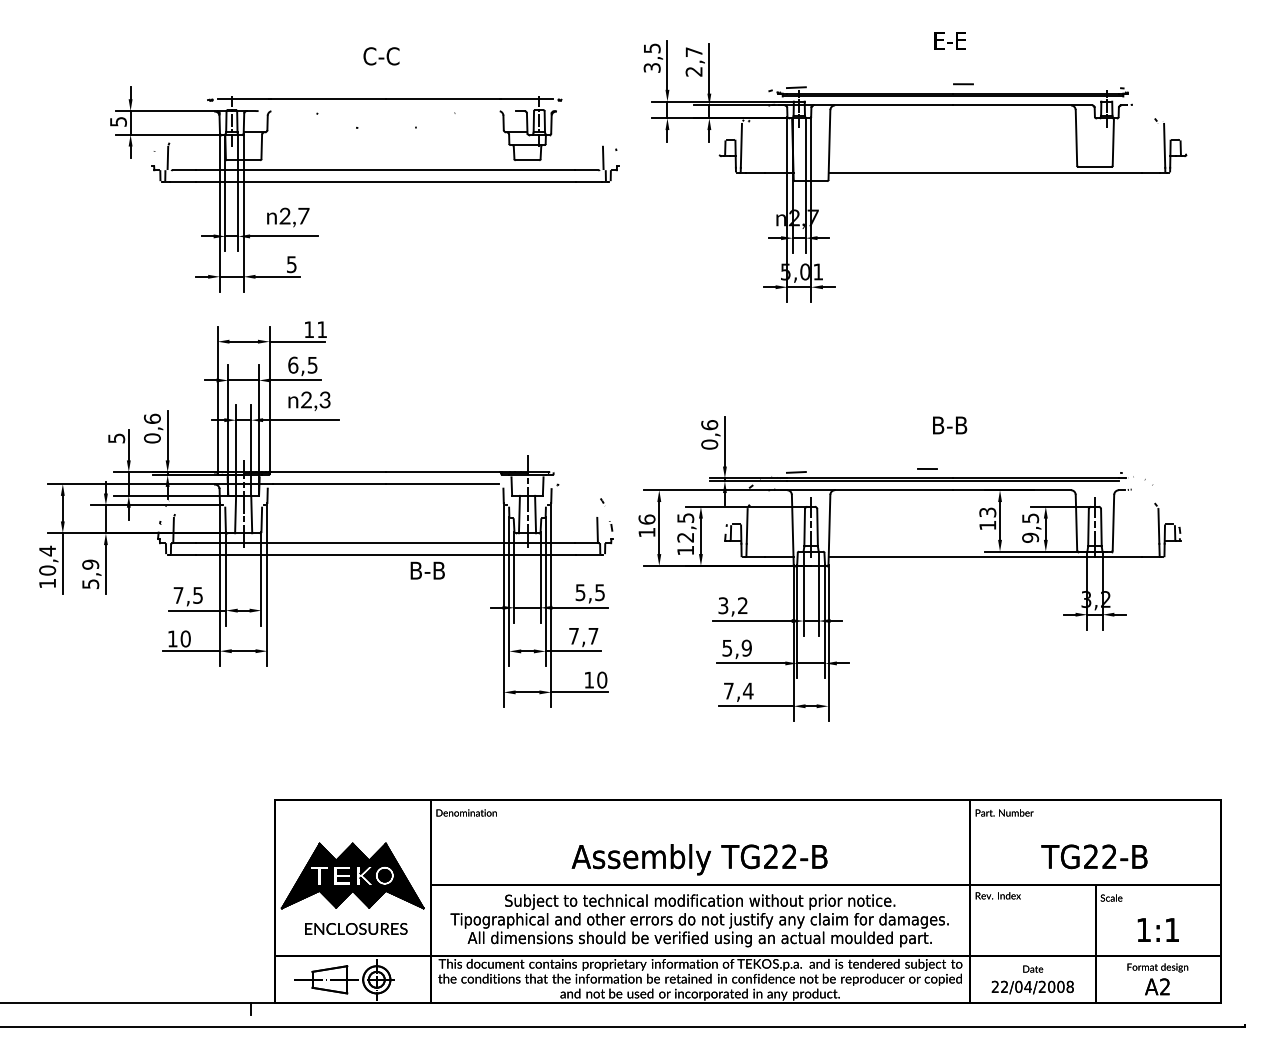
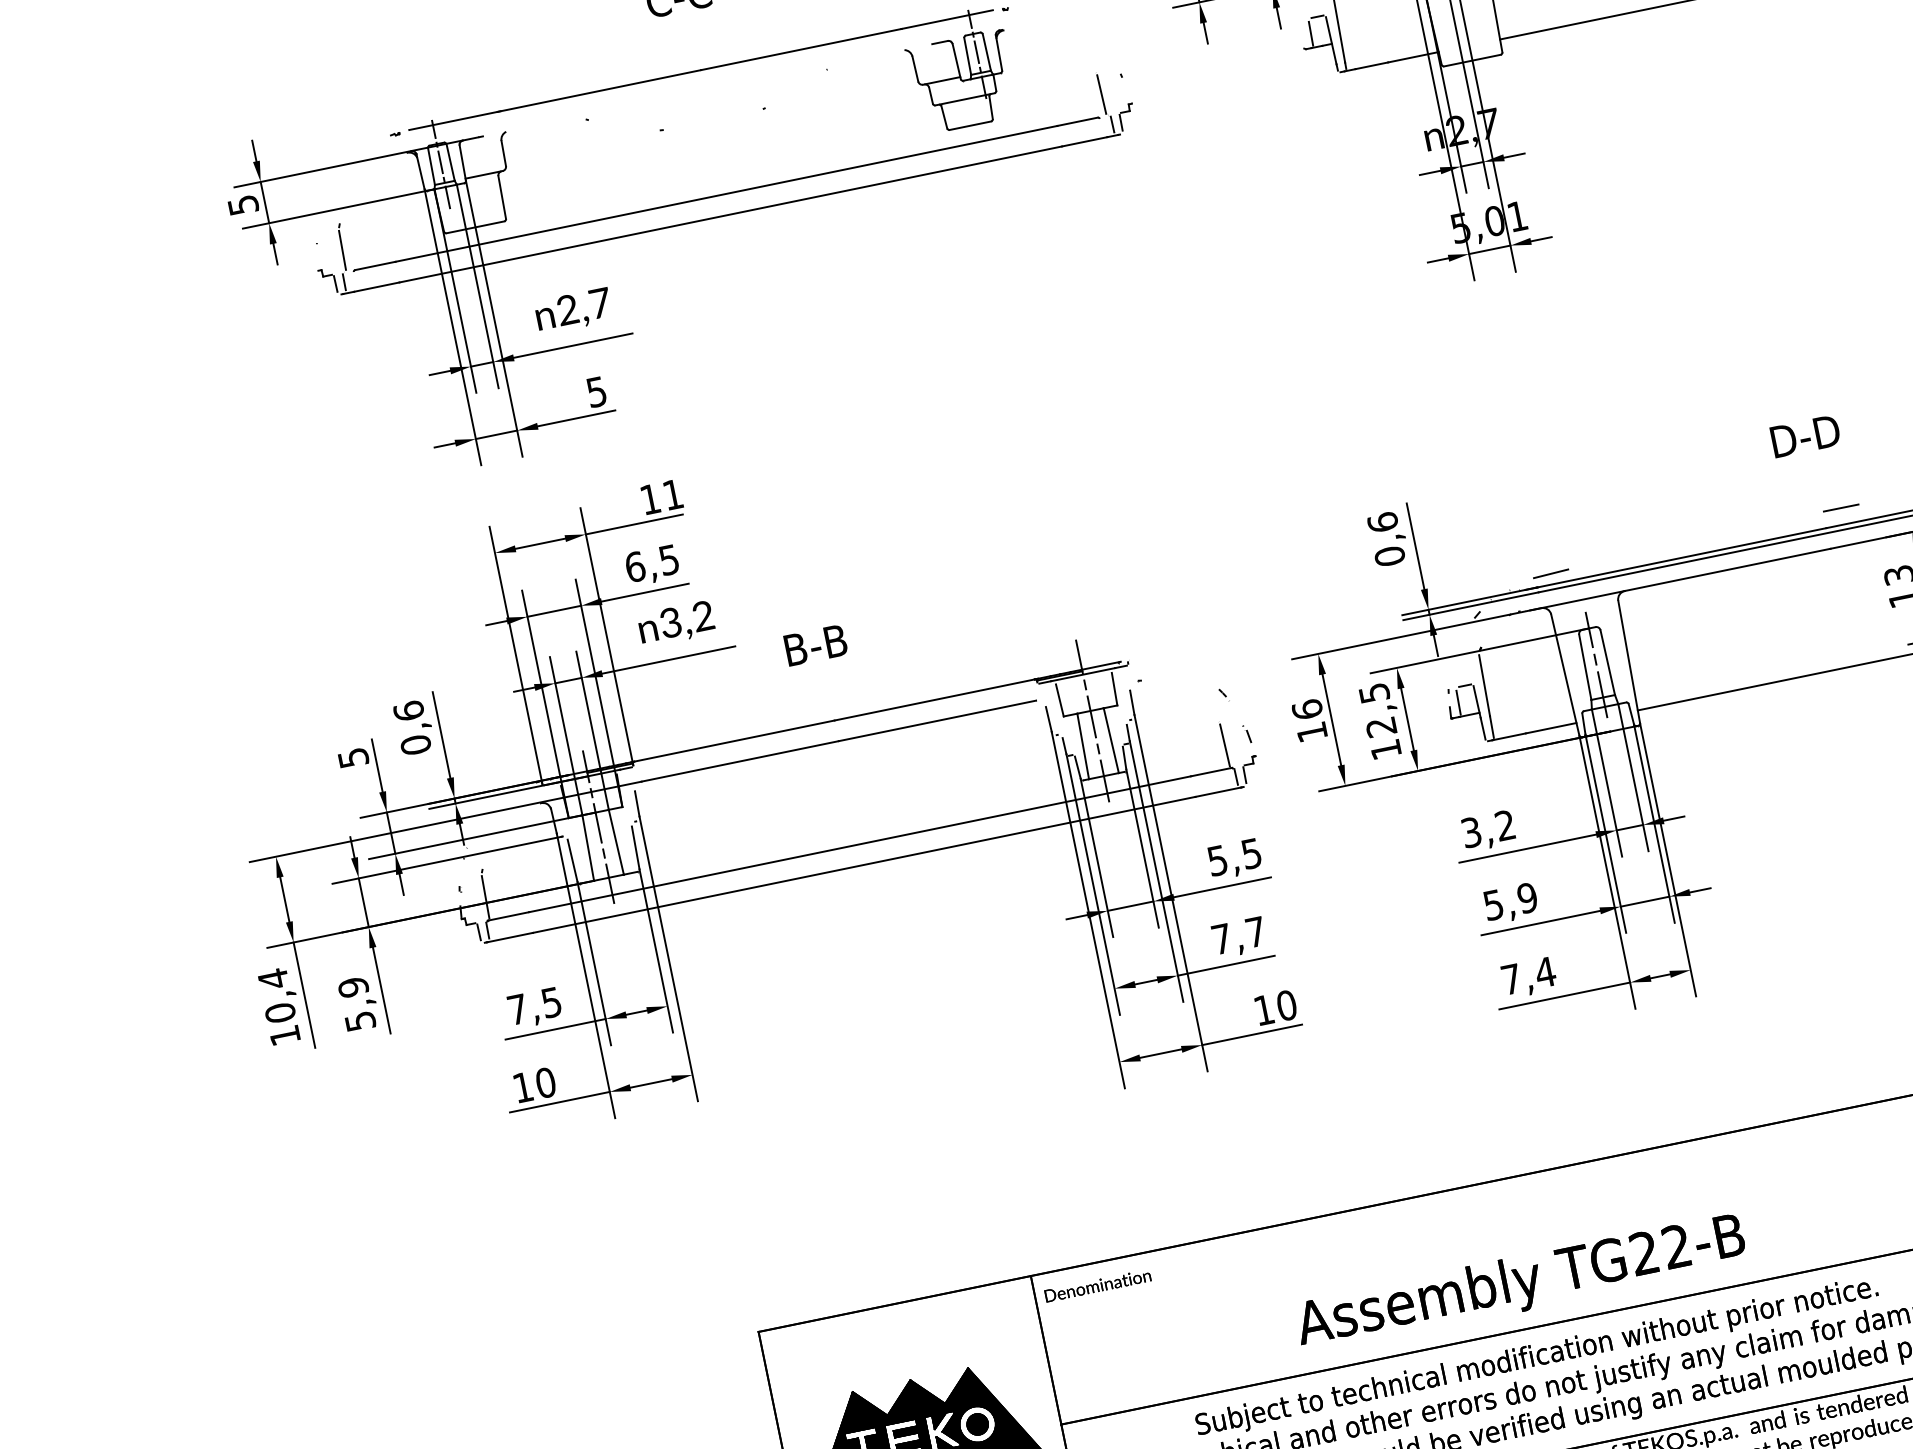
text: (315, 402) -> (687, 624), 2,3 -> 3,2
text: (953, 425) -> (1808, 435), B-B -> D-D
line: (927, 468) -> (1841, 507), moved
text: (427, 570) -> (815, 645), moved

